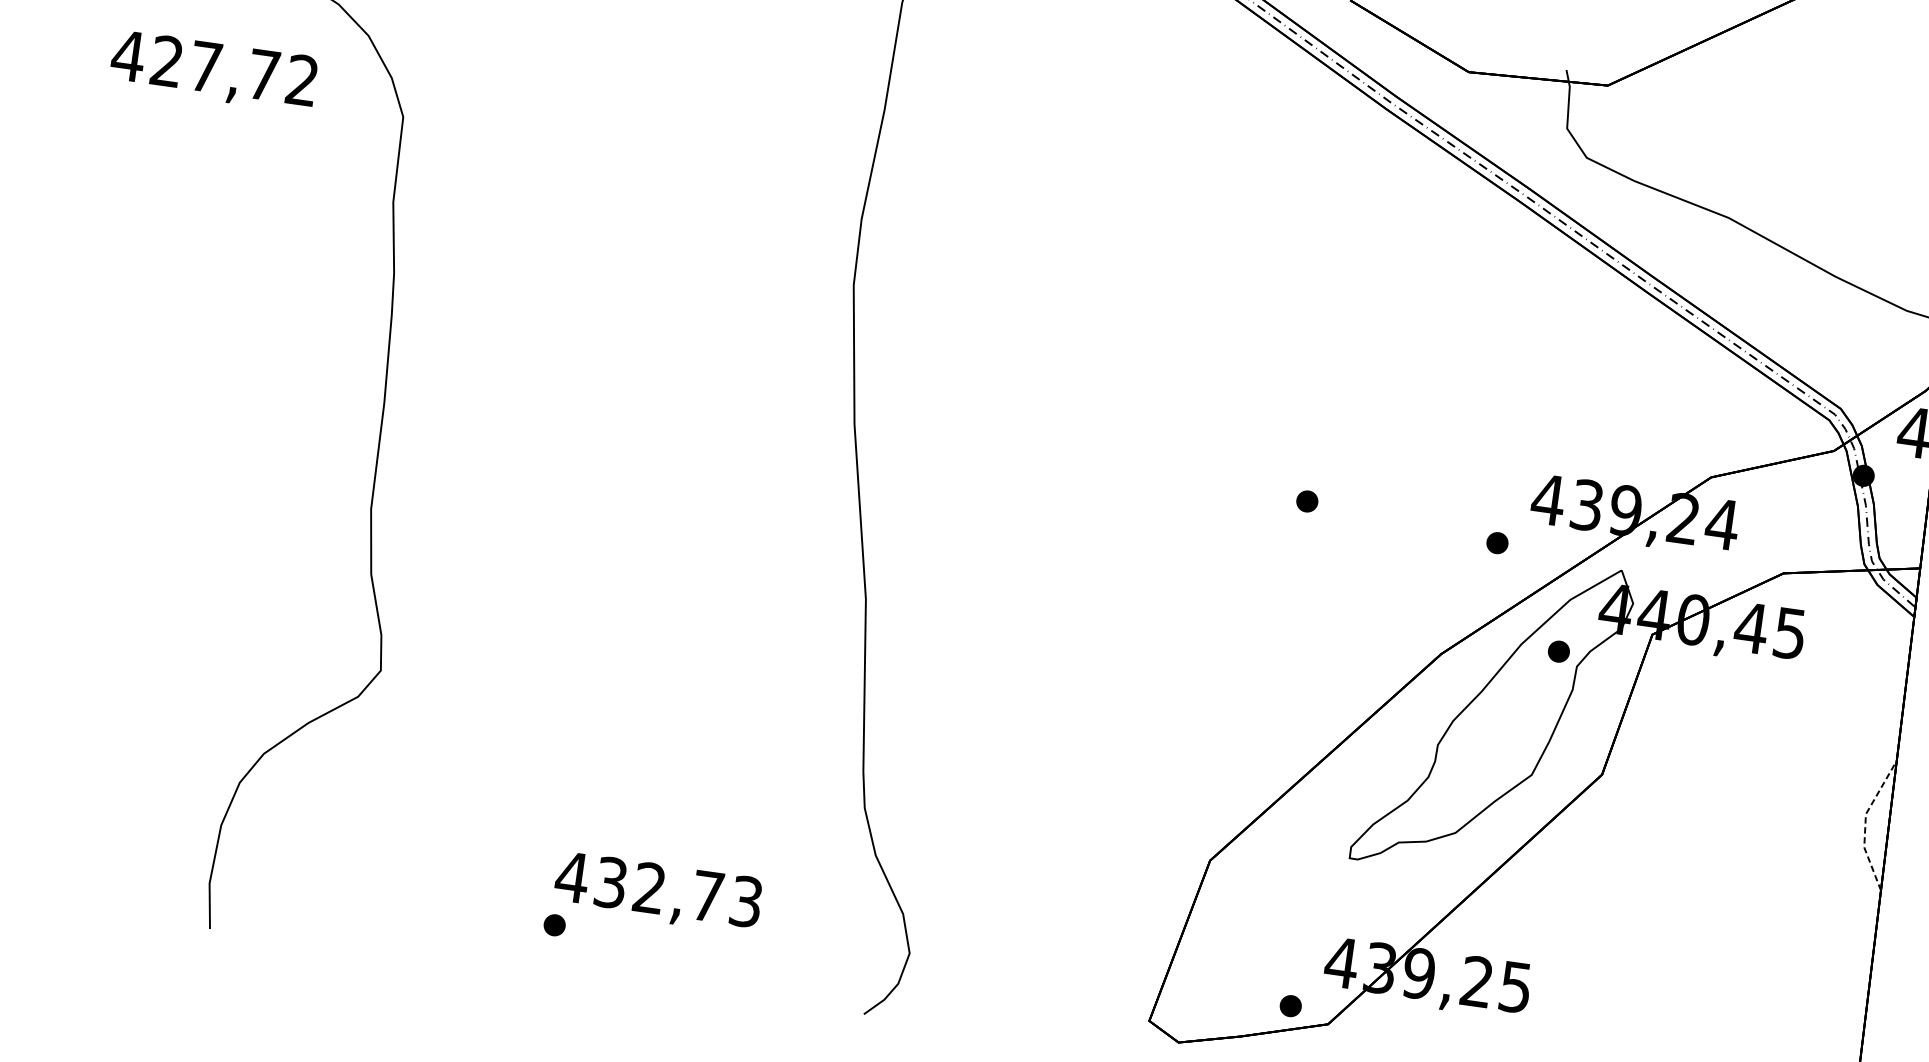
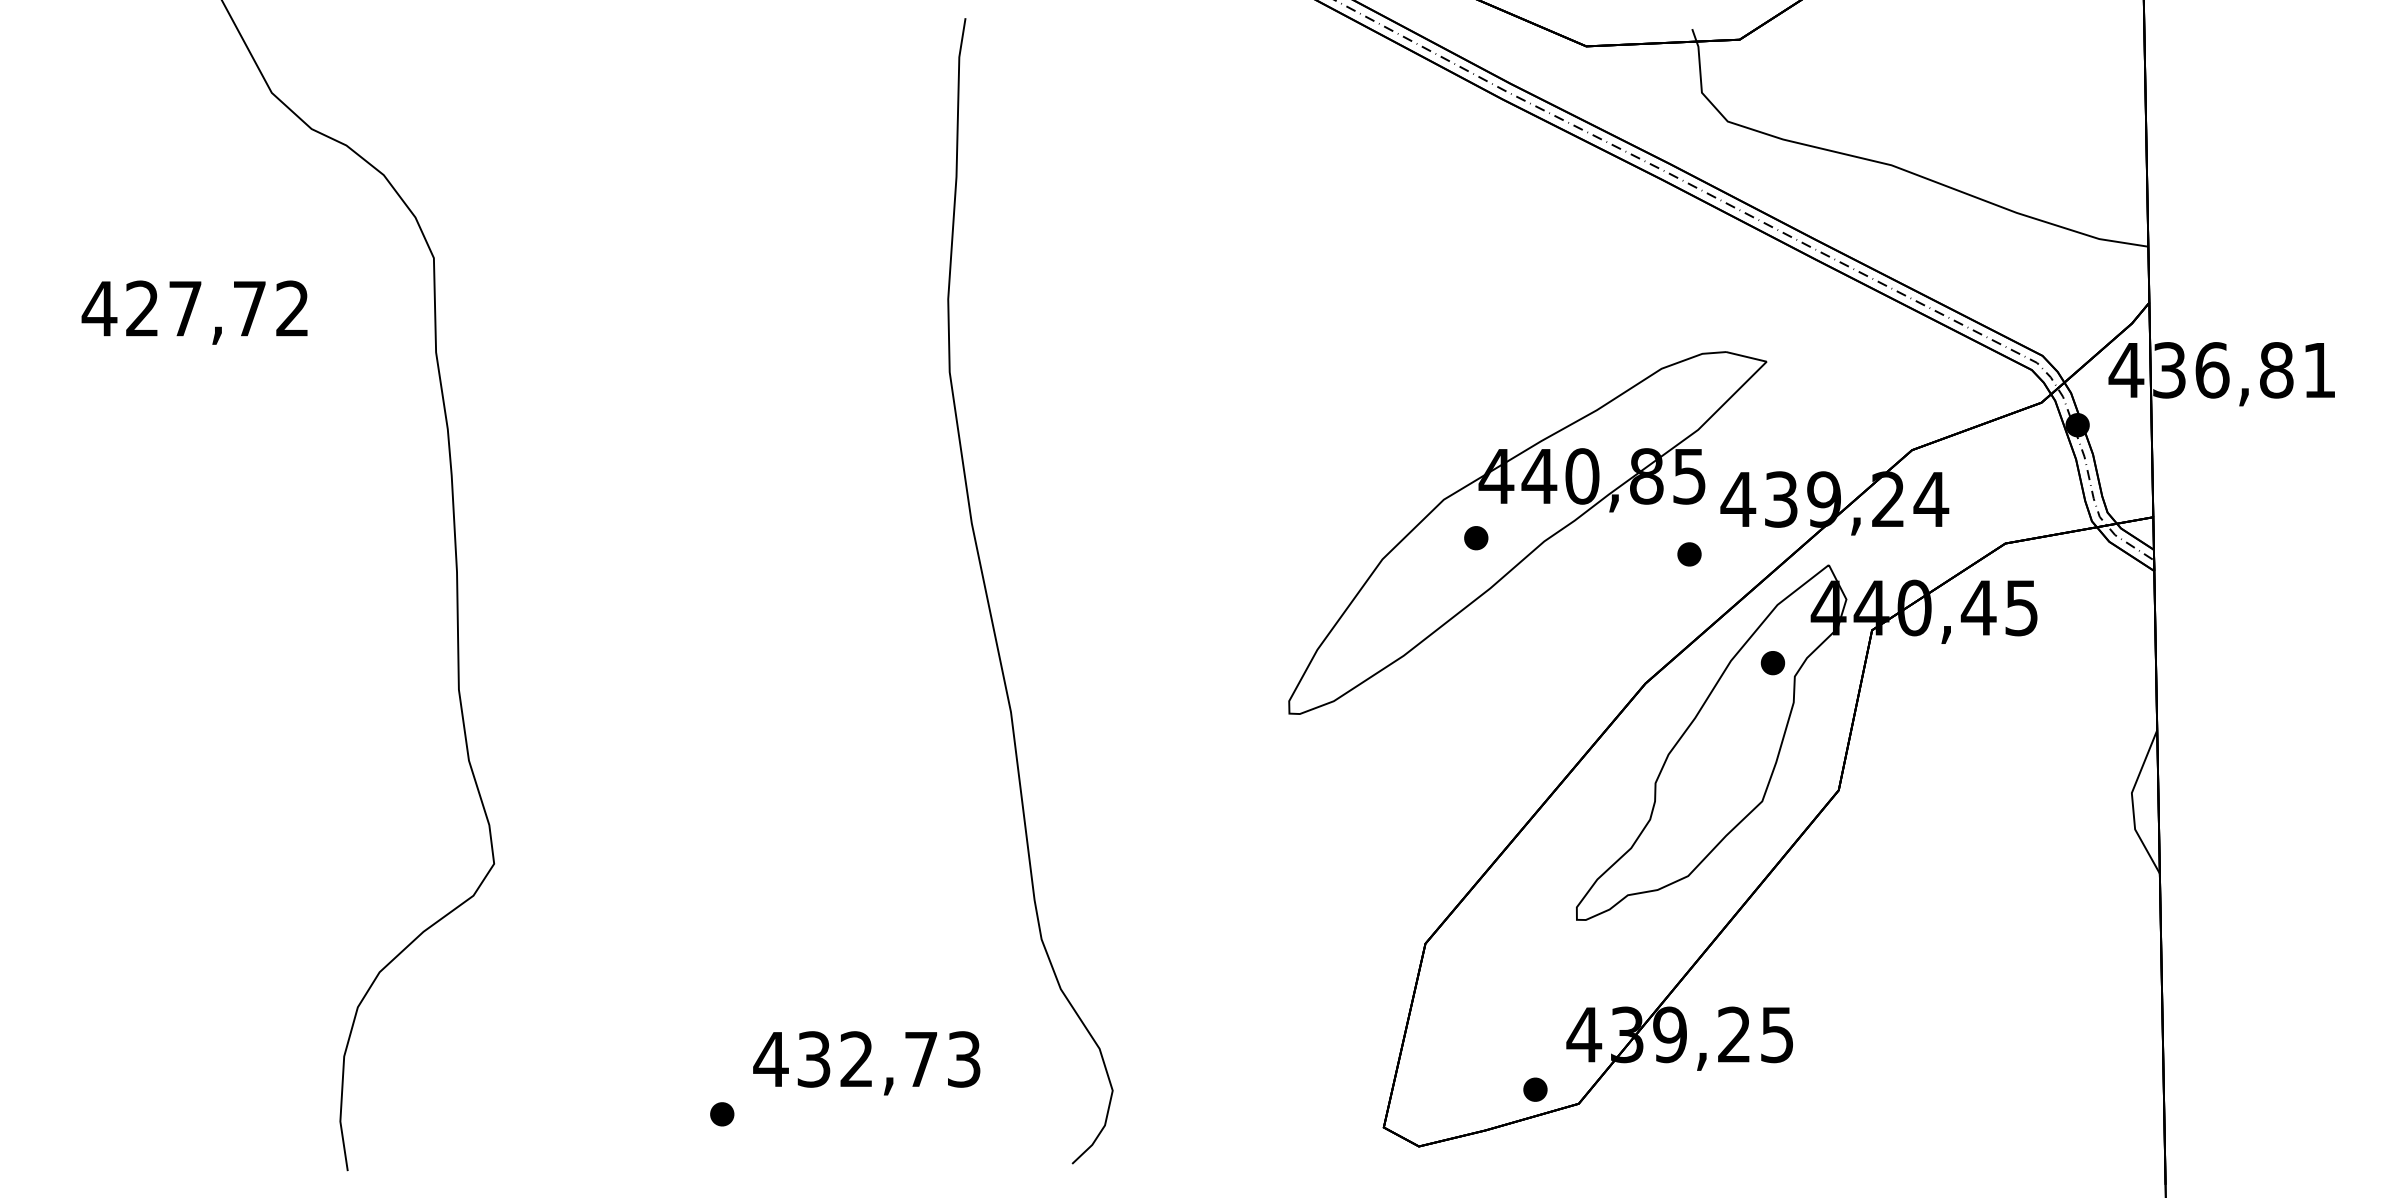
text: (213, 71) -> (194, 312), moved
part: (1354, 502) -> (1527, 532), added
line: (1865, 822) -> (2132, 802), dashed -> solid
text: (657, 893) -> (866, 1063), moved

